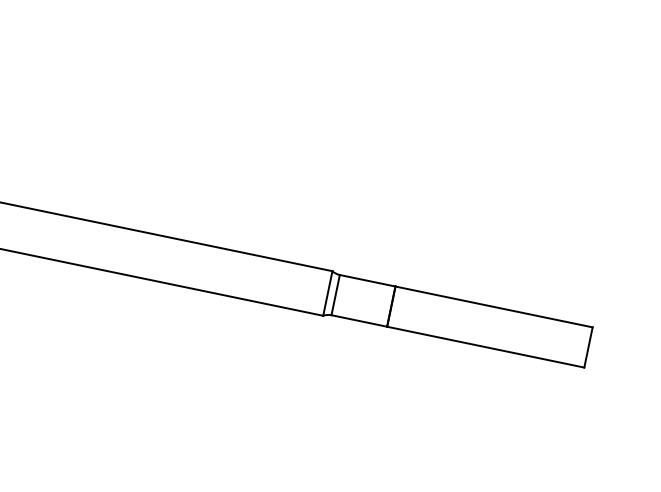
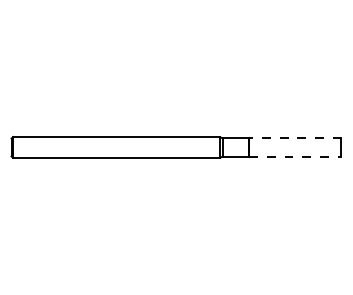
line: (492, 307) -> (294, 138), solid -> dashed
line: (486, 346) -> (295, 156), solid -> dashed

